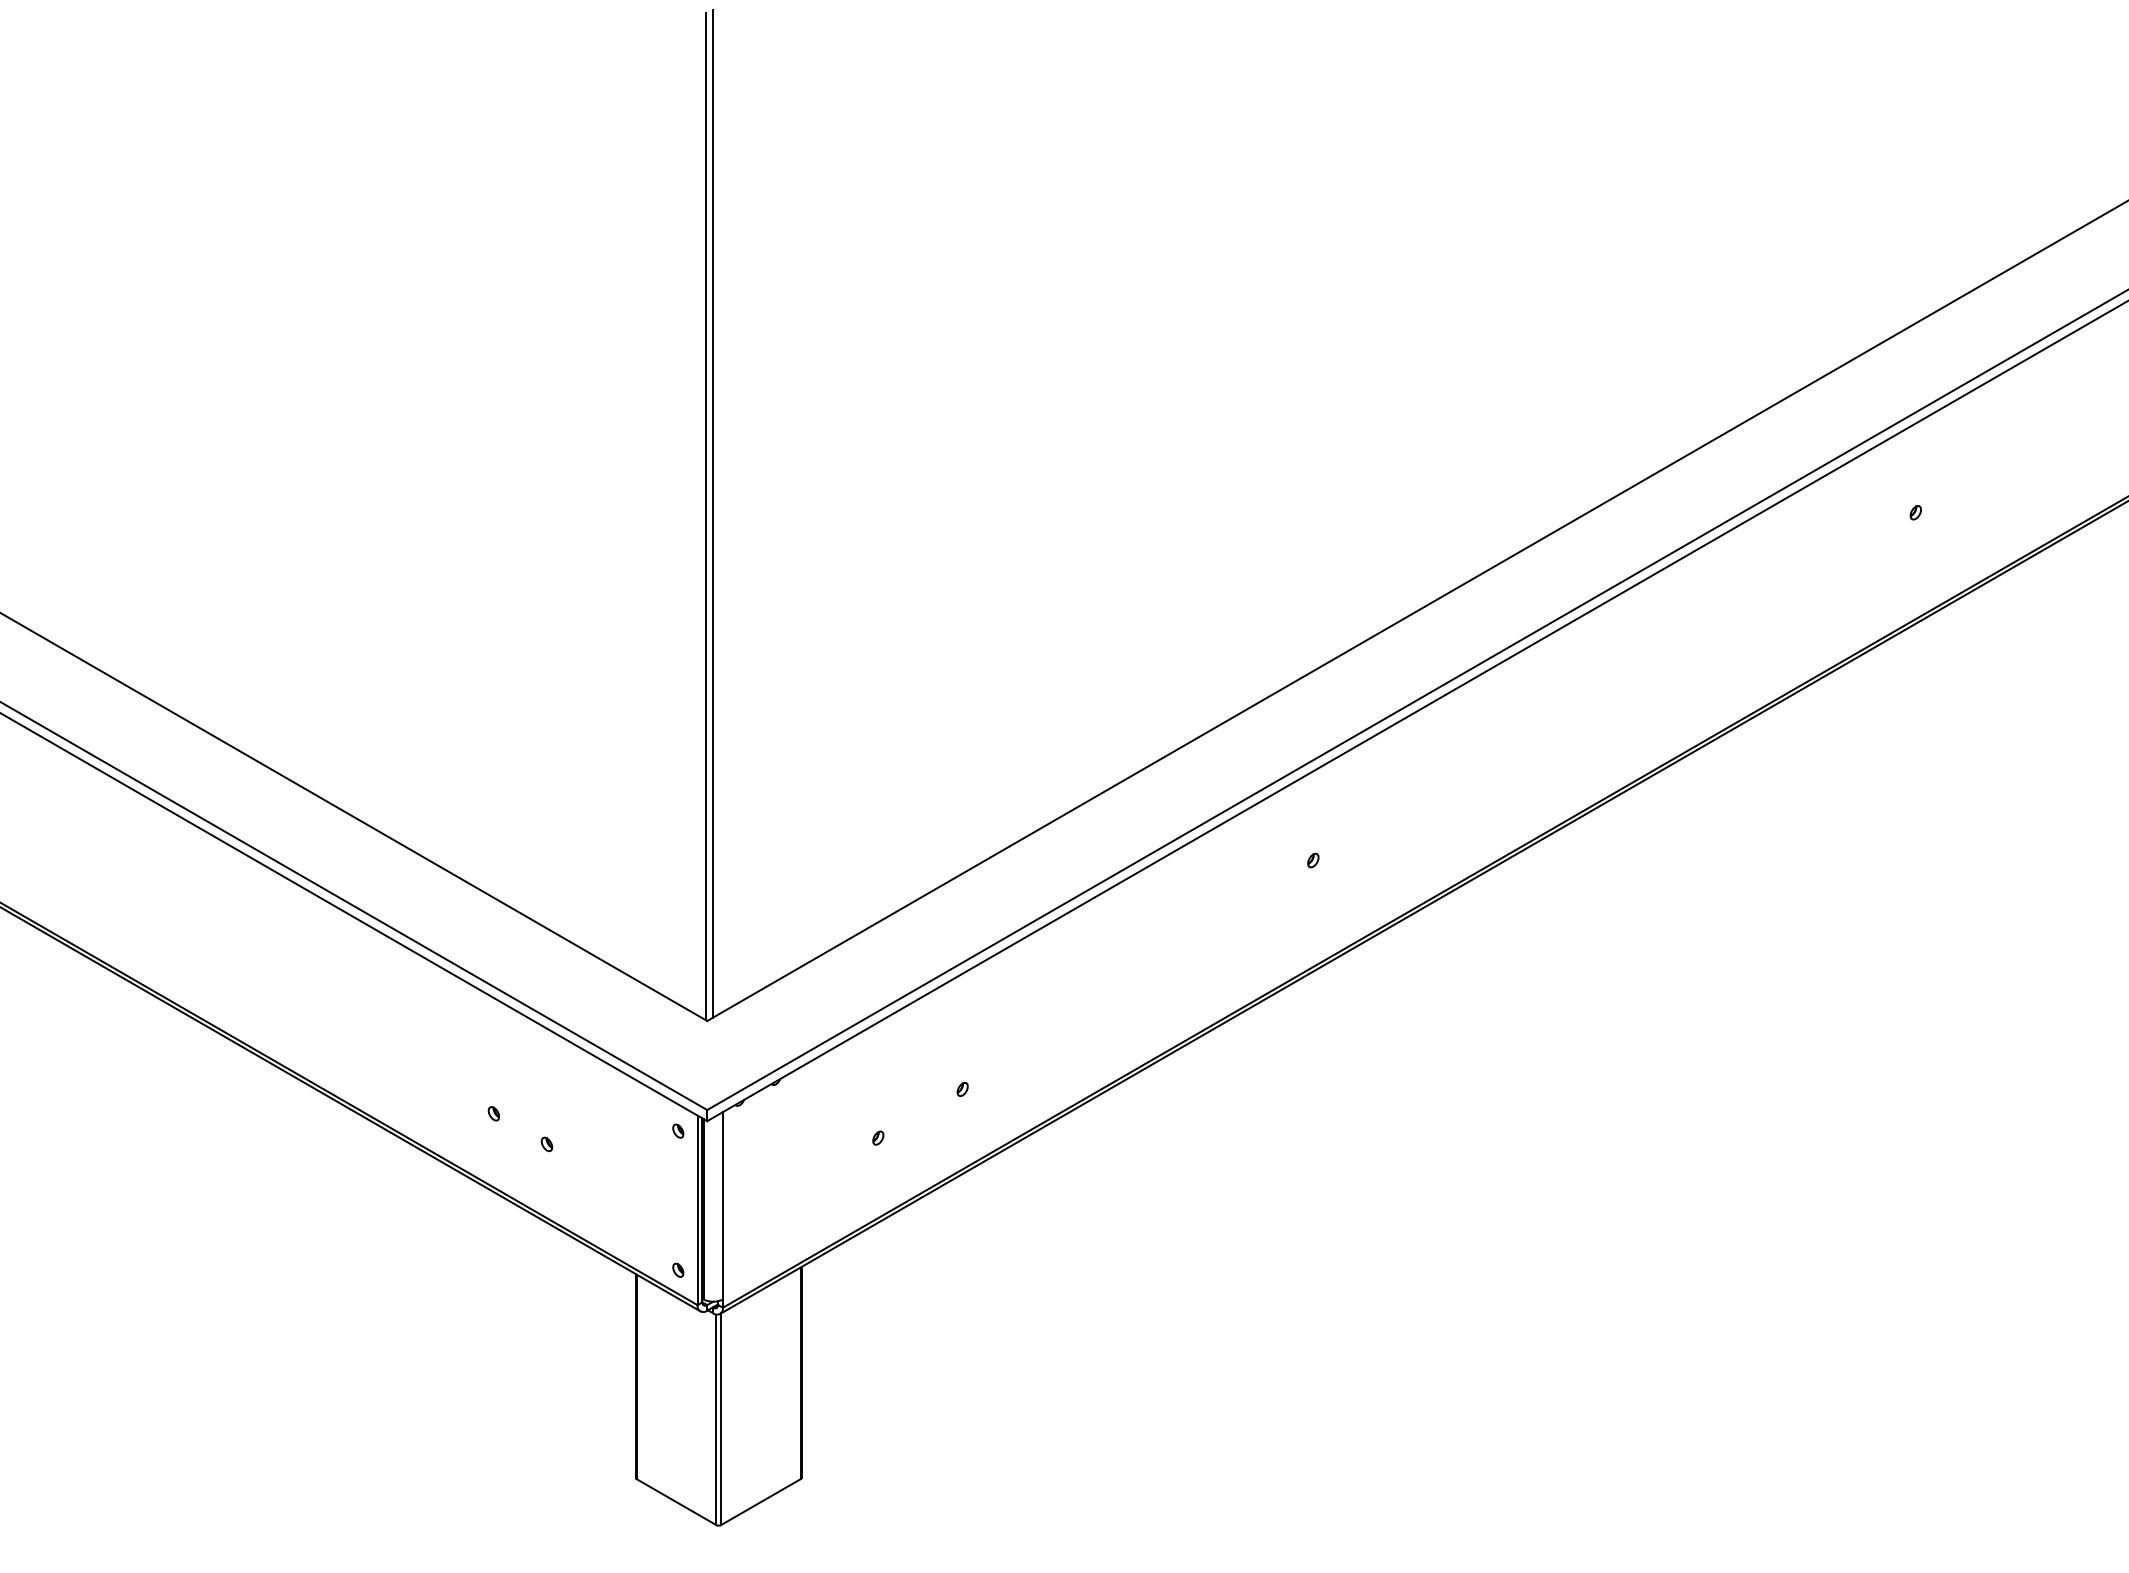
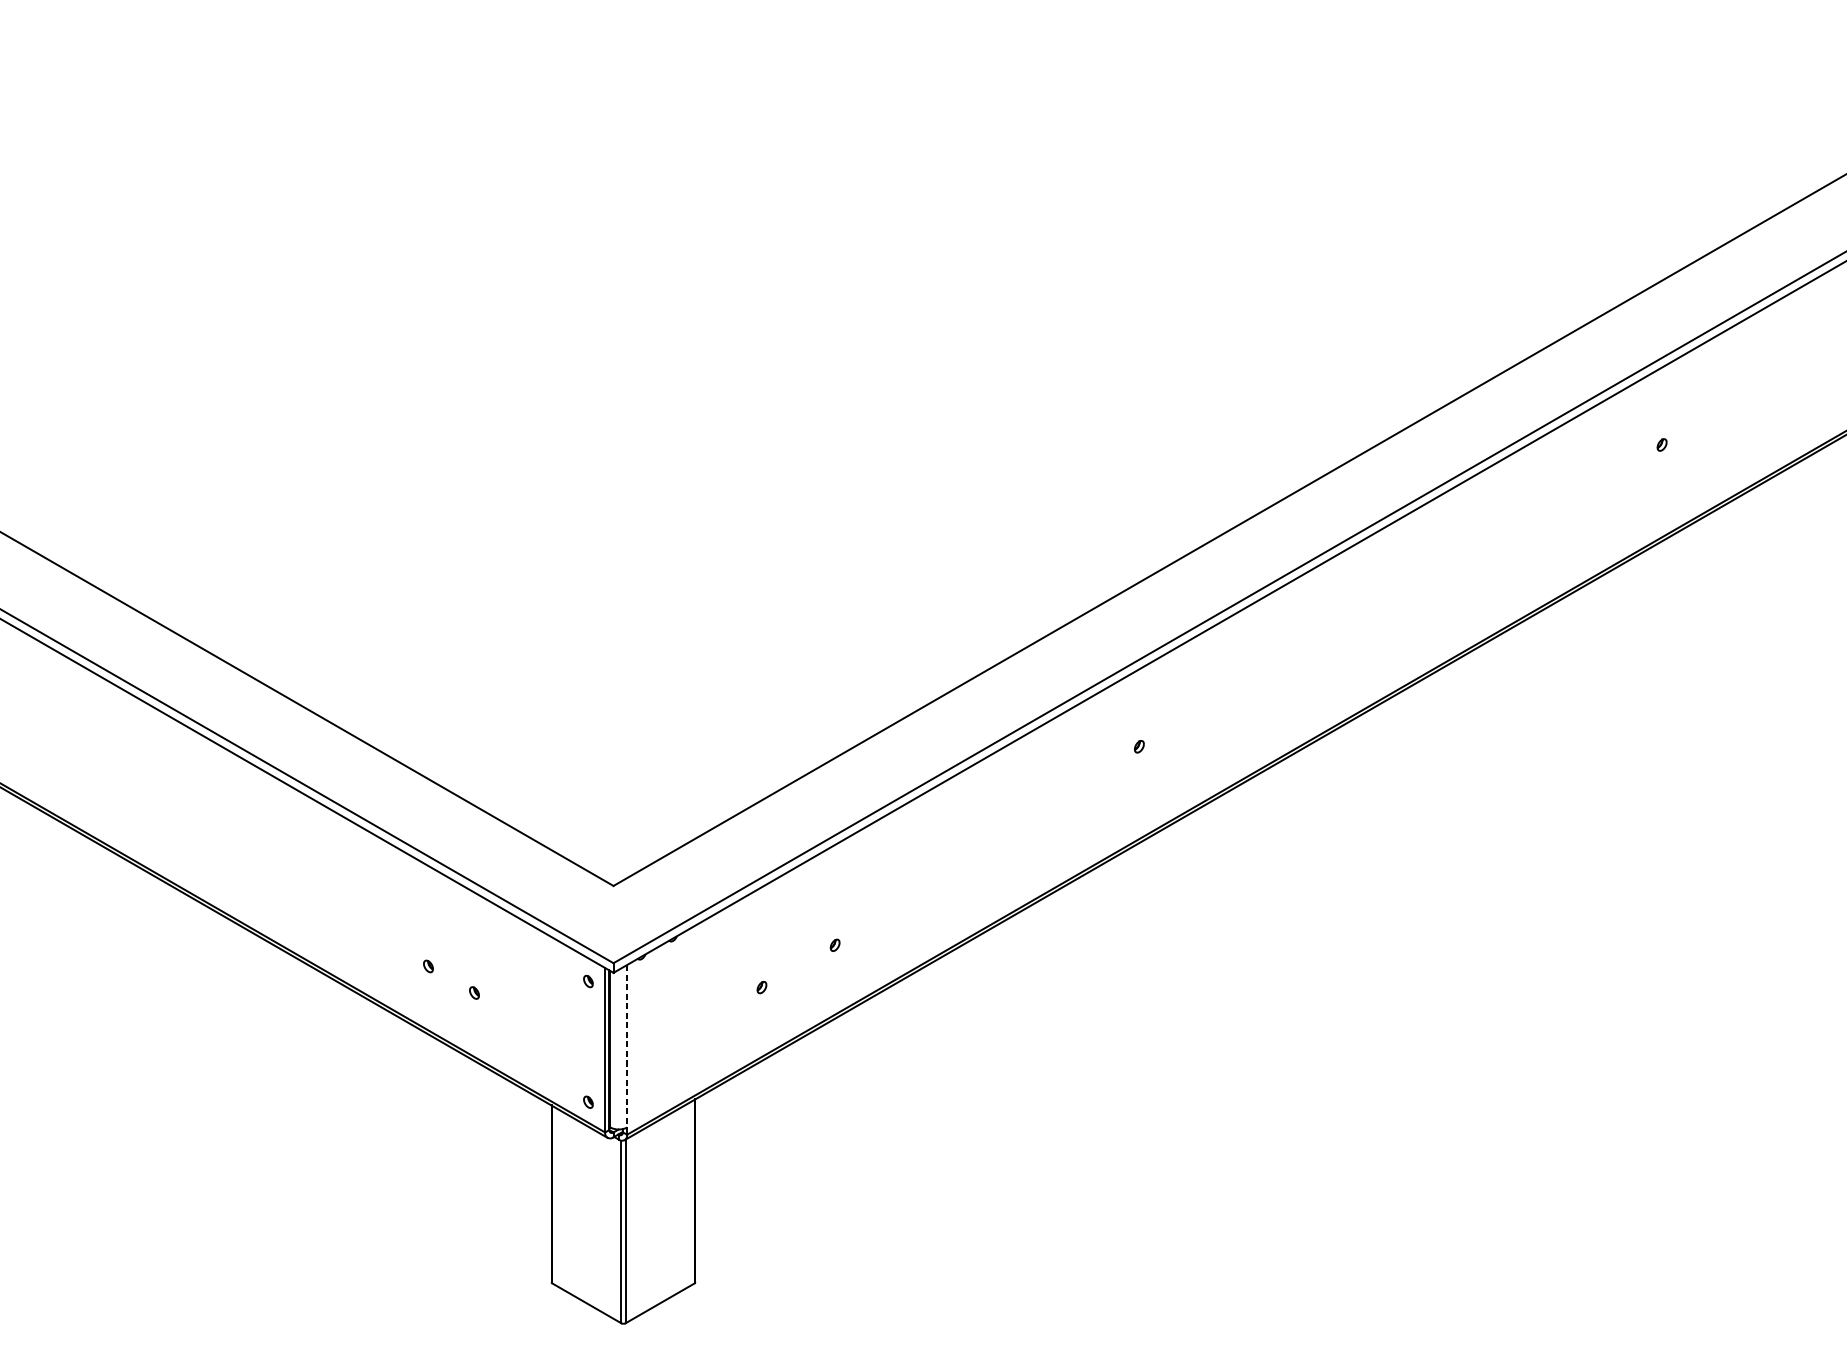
line: (712, 513) -> (618, 445), removed
line: (705, 516) -> (612, 448), removed
line: (722, 1205) -> (626, 1046), solid -> dashed

